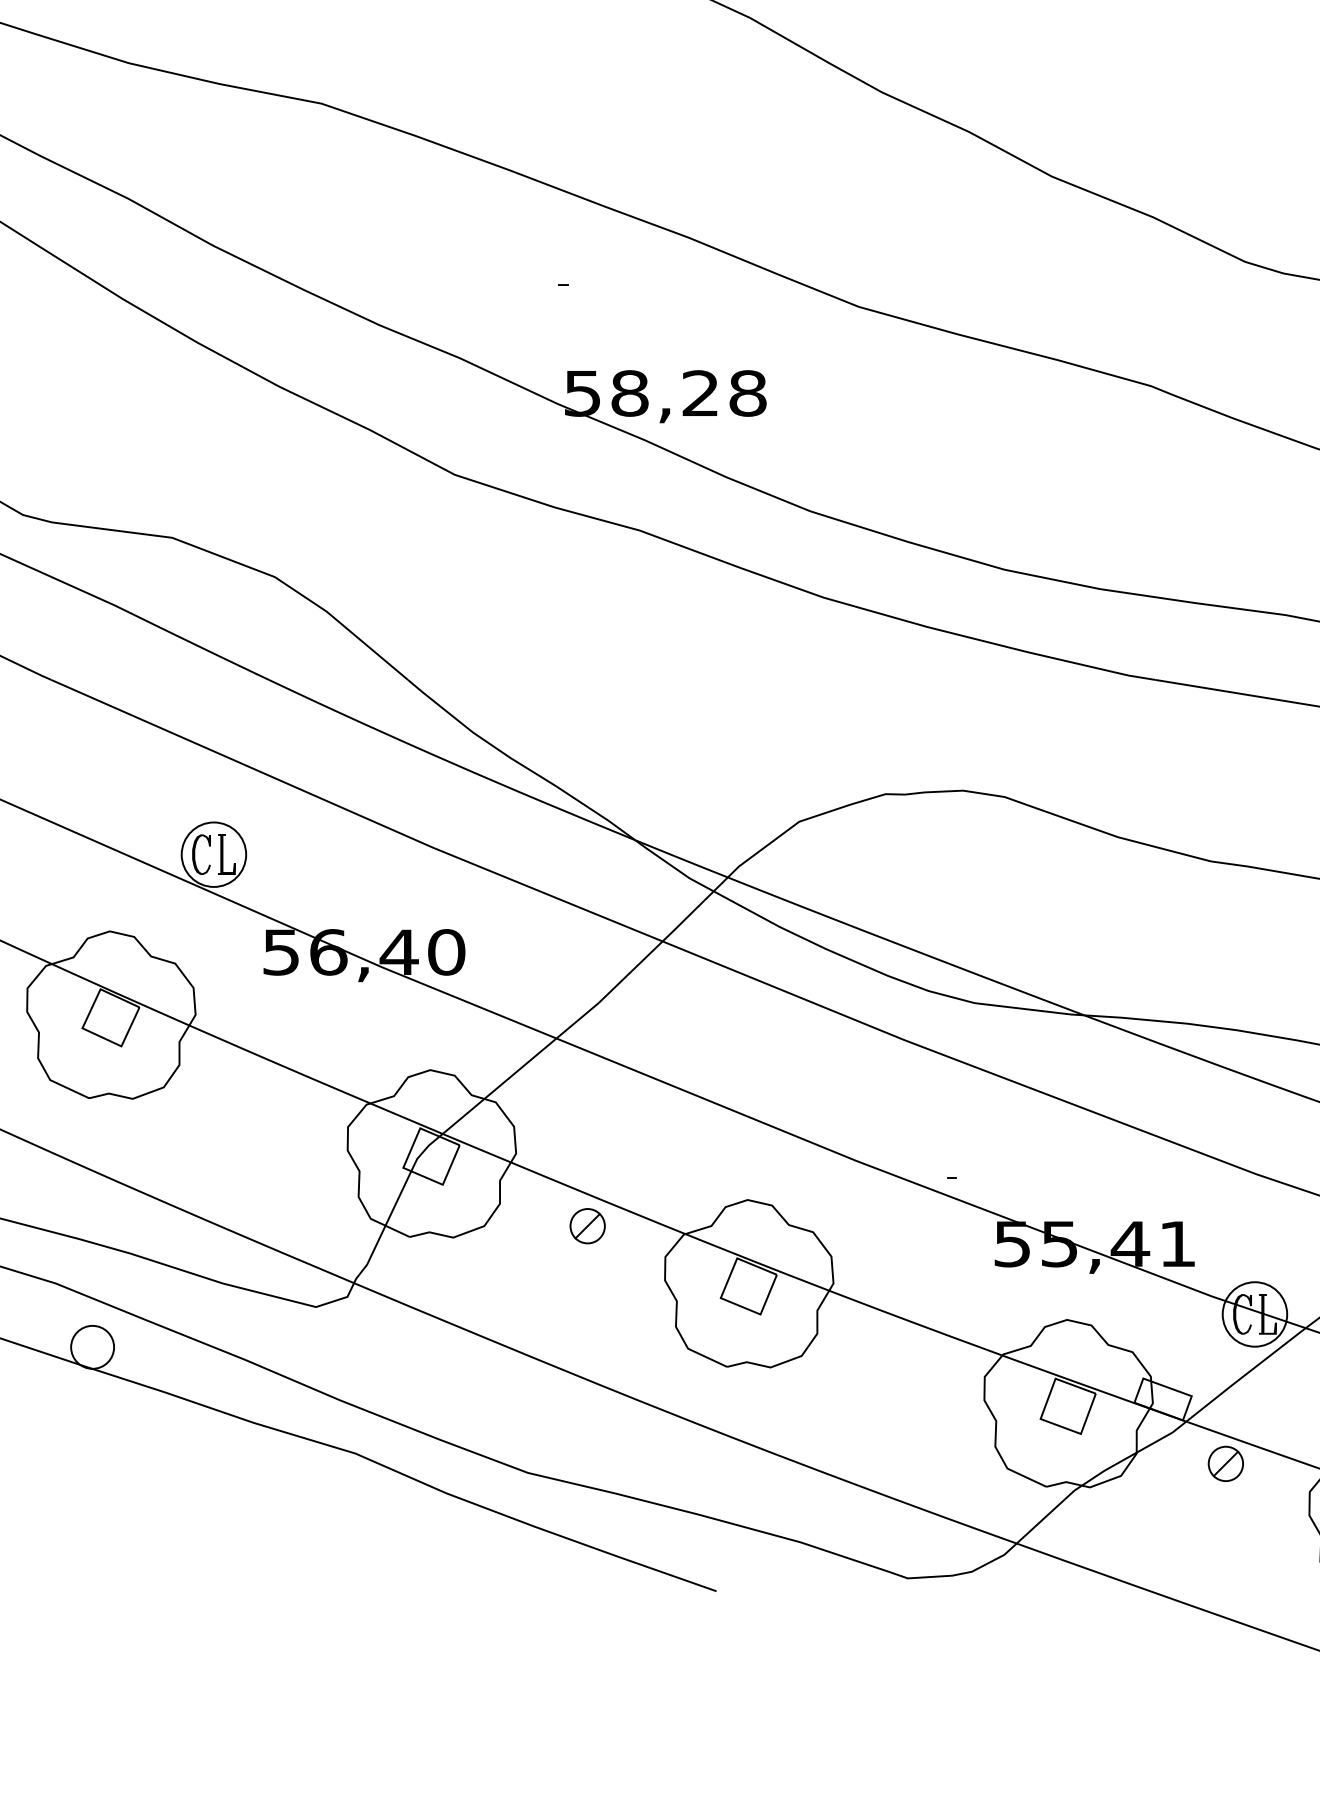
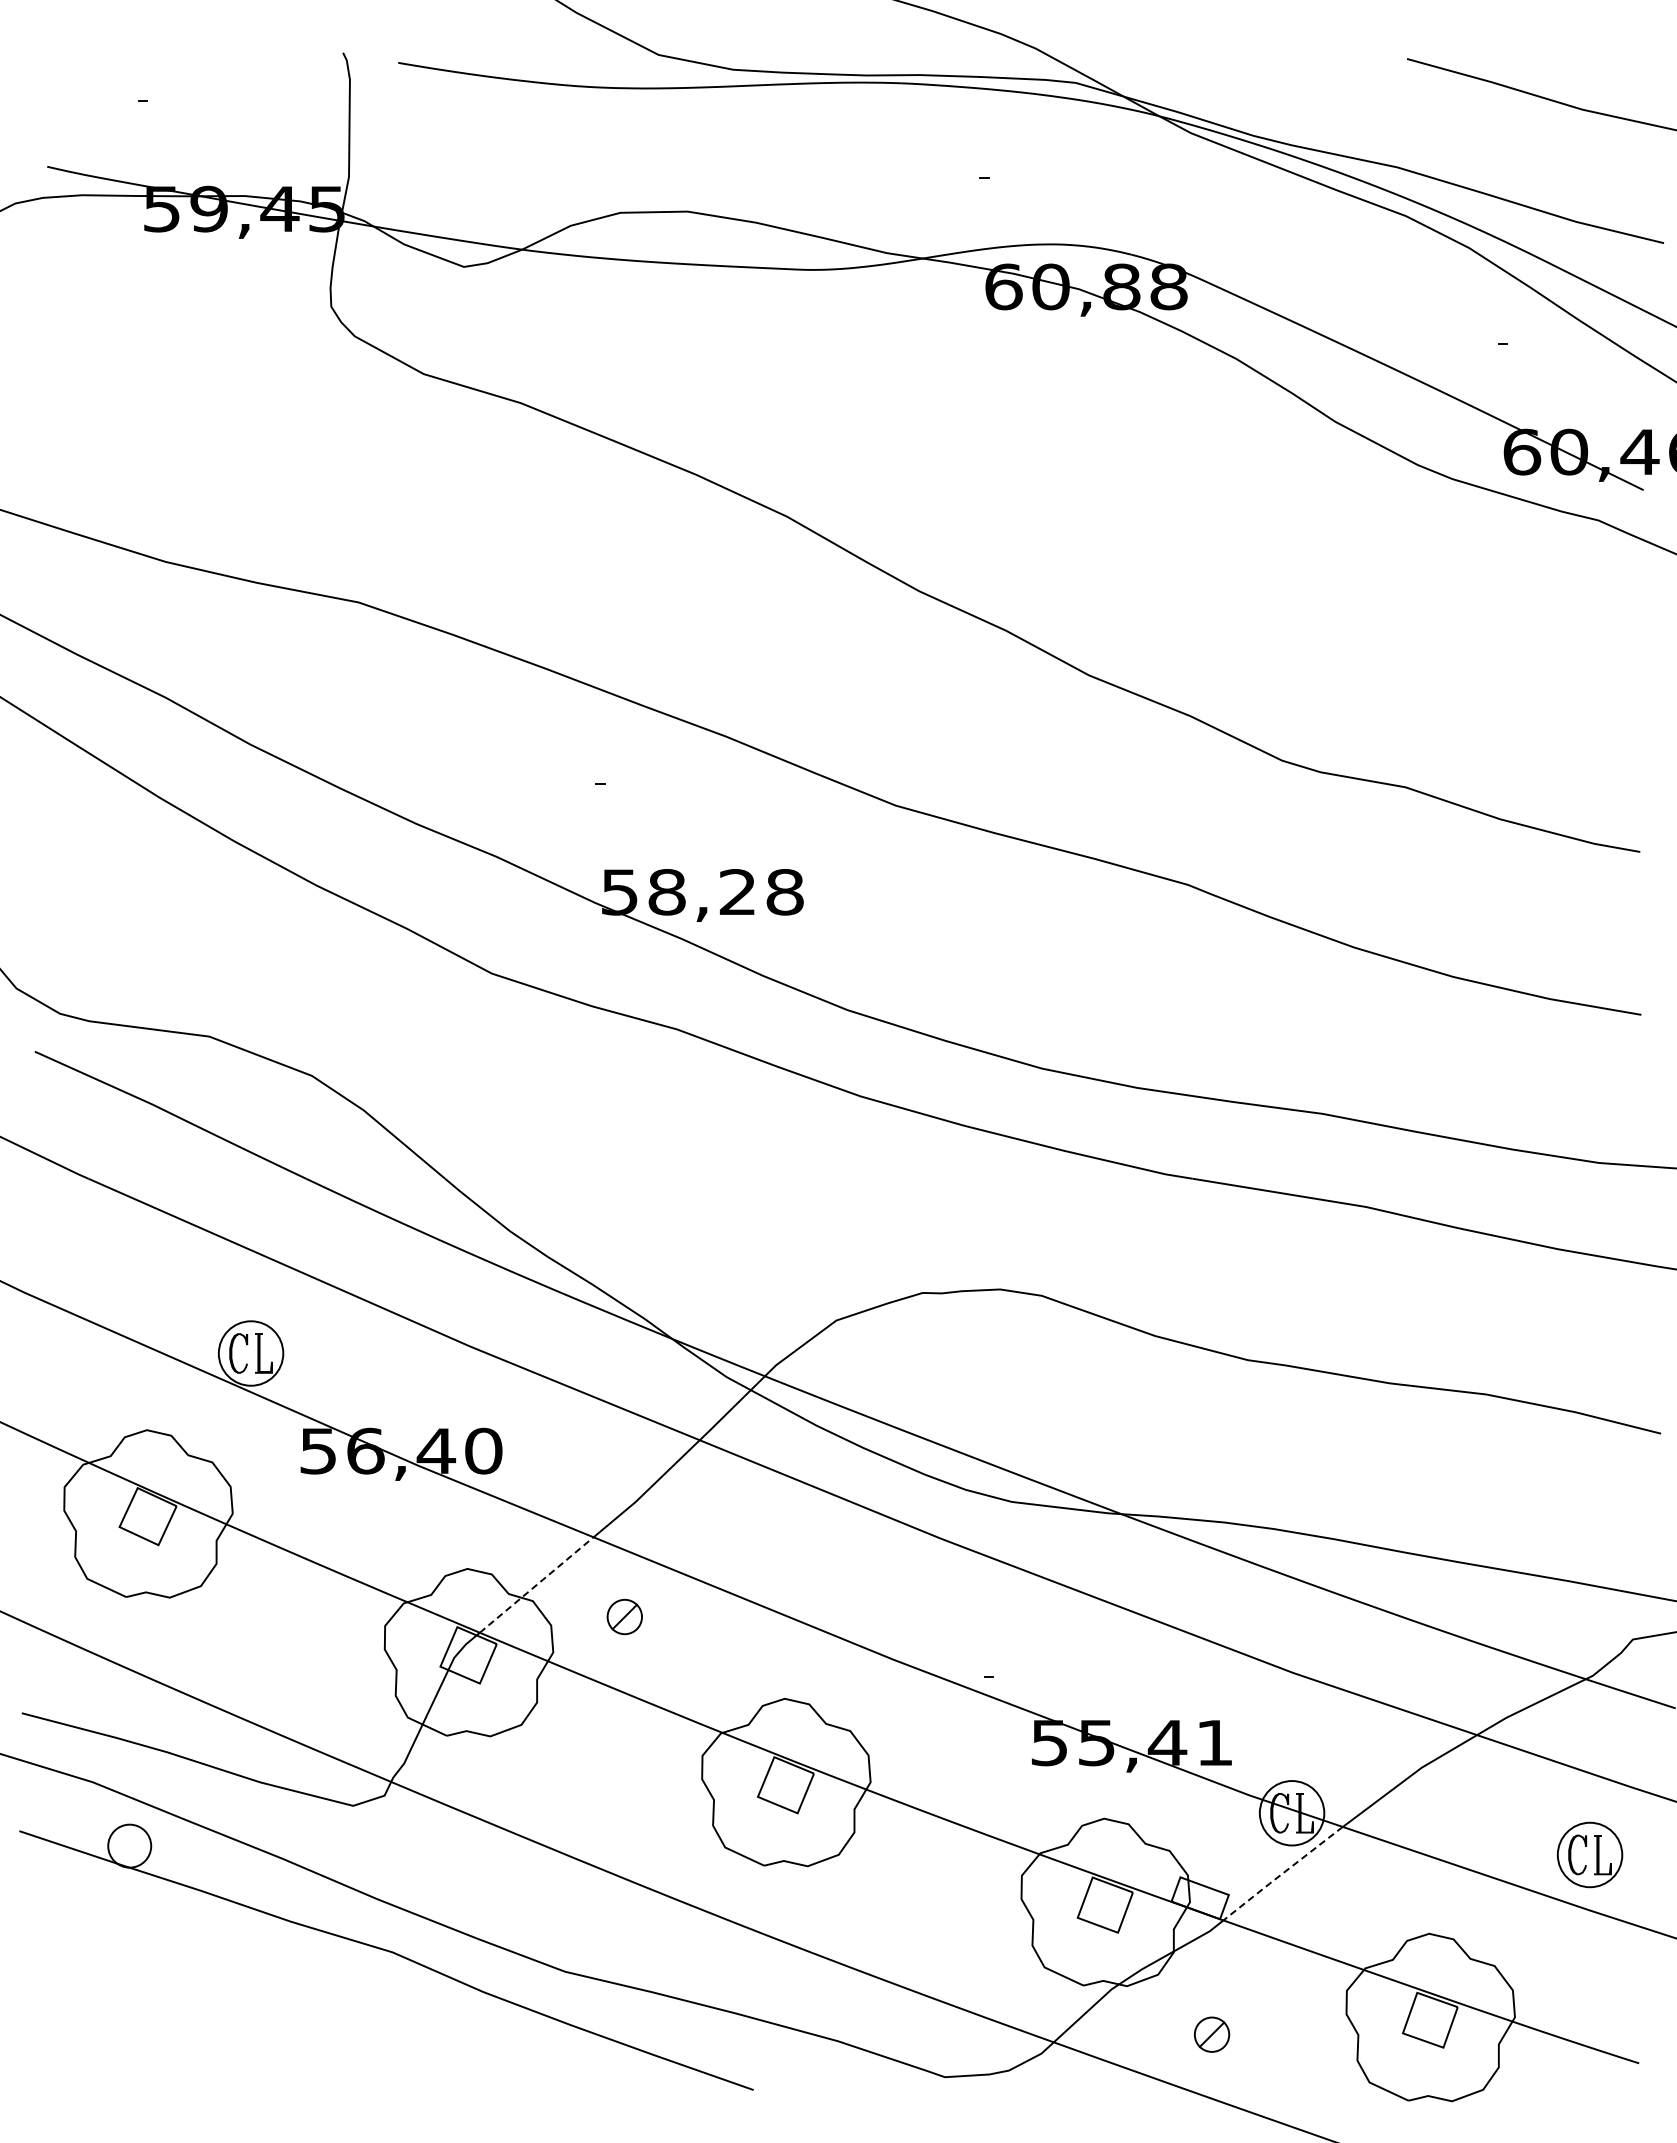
line: (499, 1086) -> (536, 1585), solid -> dashed
part: (587, 1225) -> (624, 1616), moved
line: (1245, 1374) -> (1282, 1873), solid -> dashed
part: (1226, 1463) -> (1212, 2034), moved

